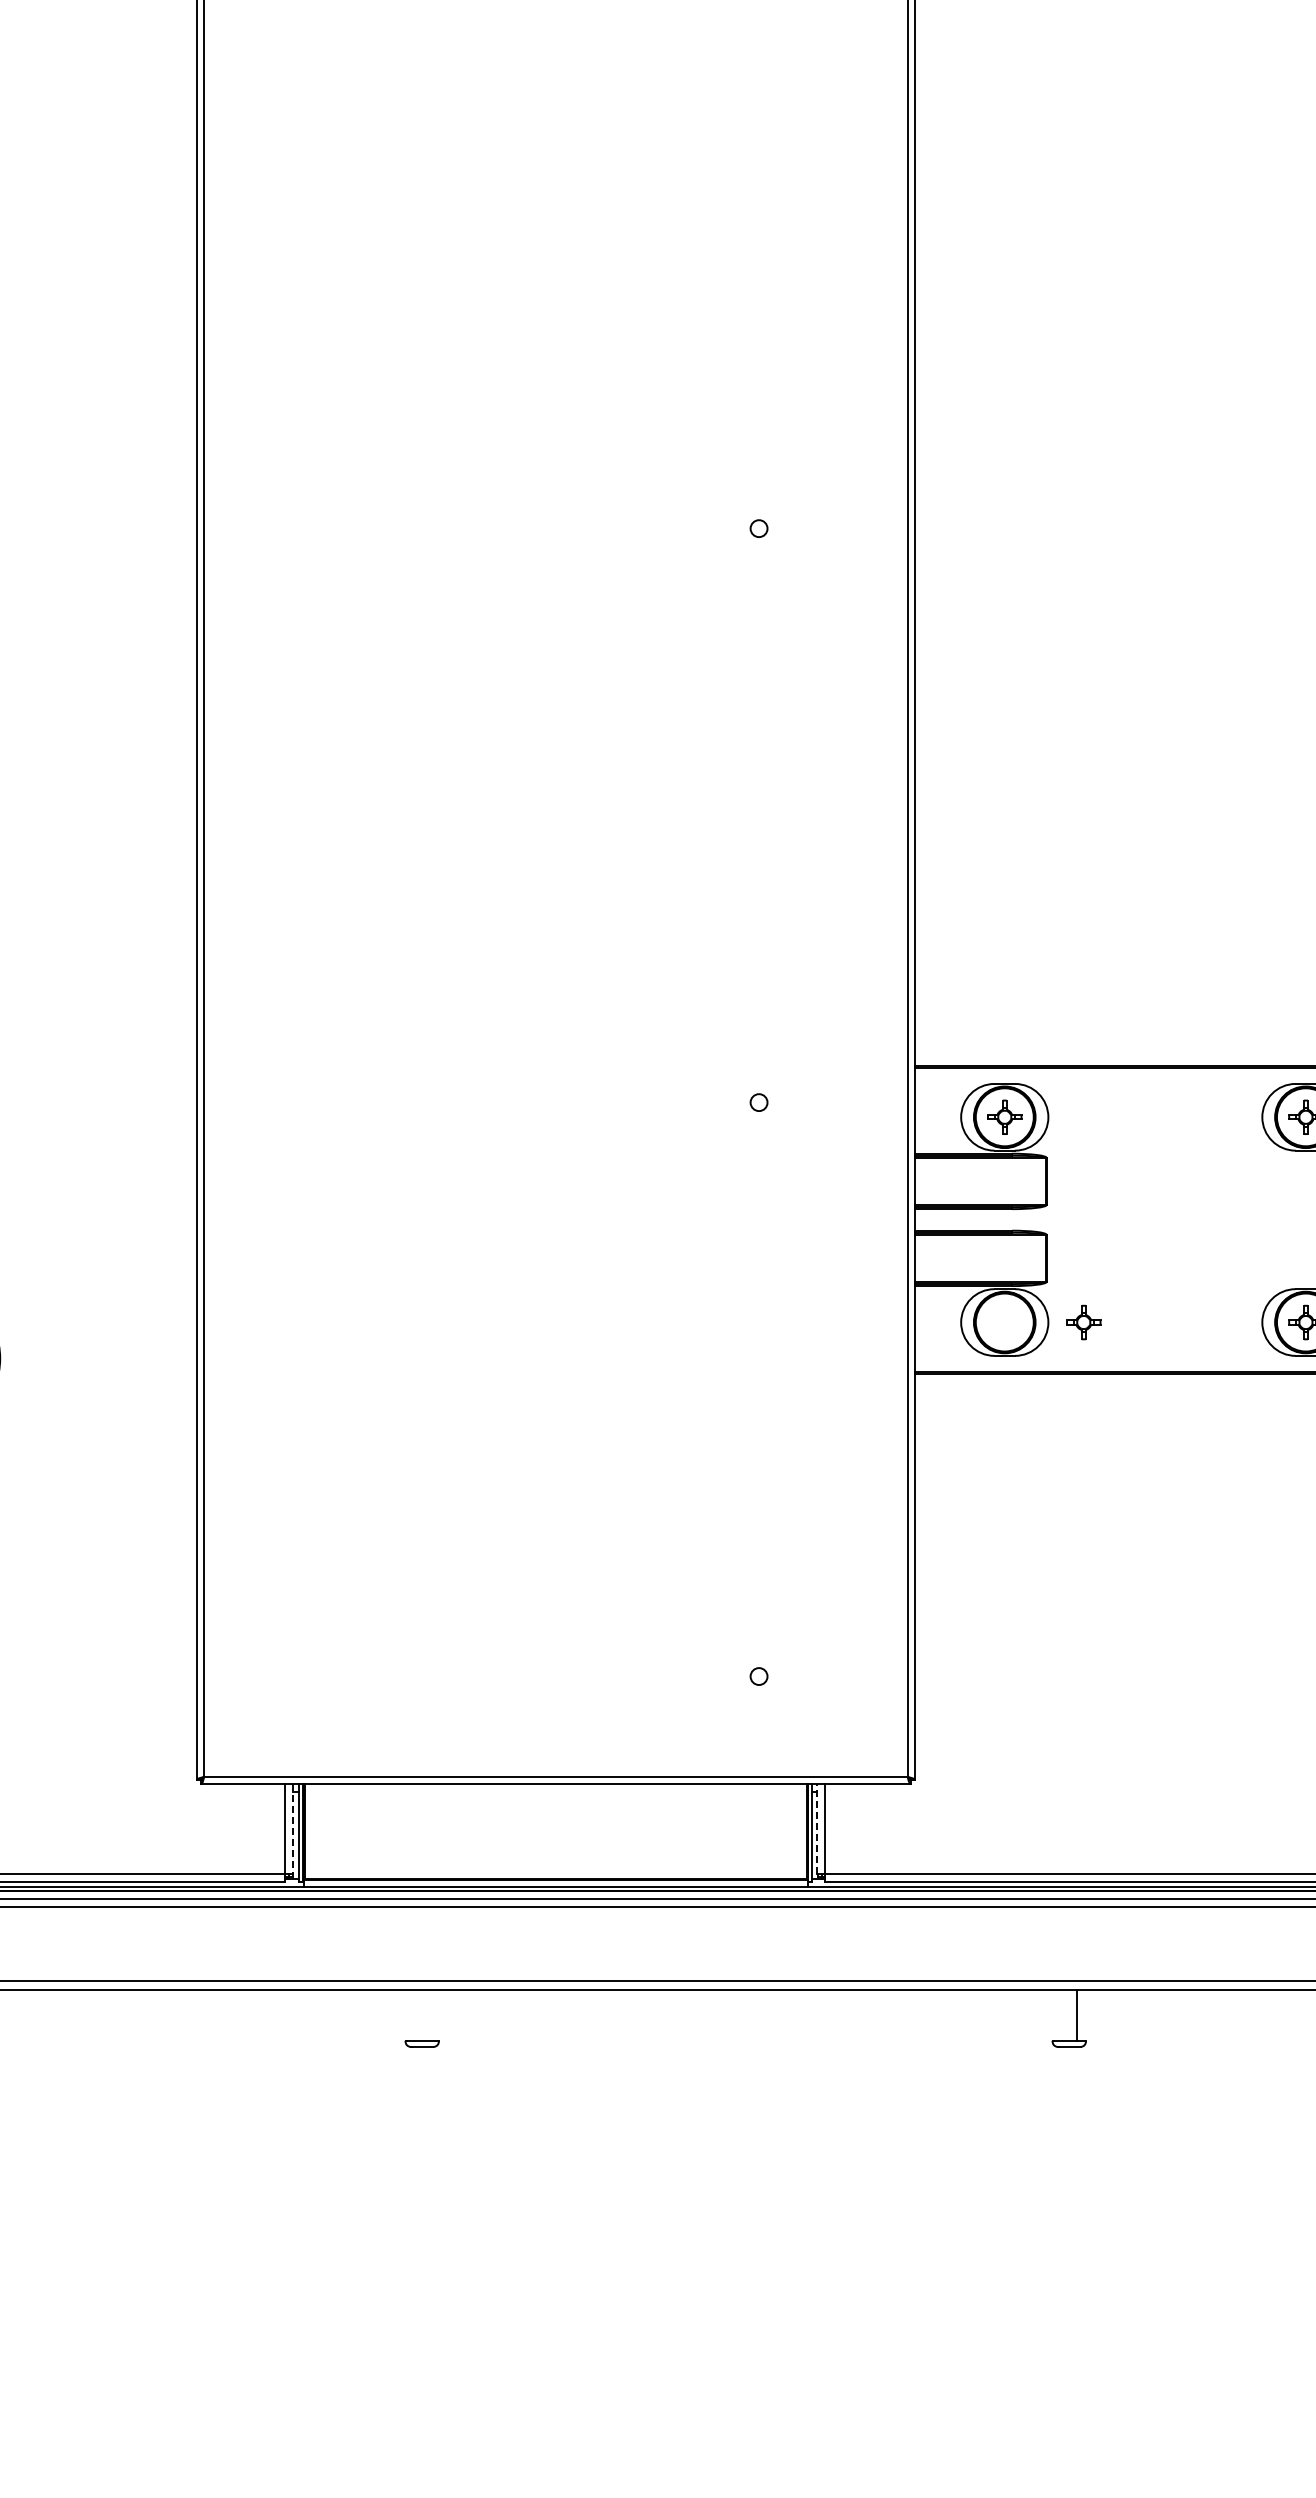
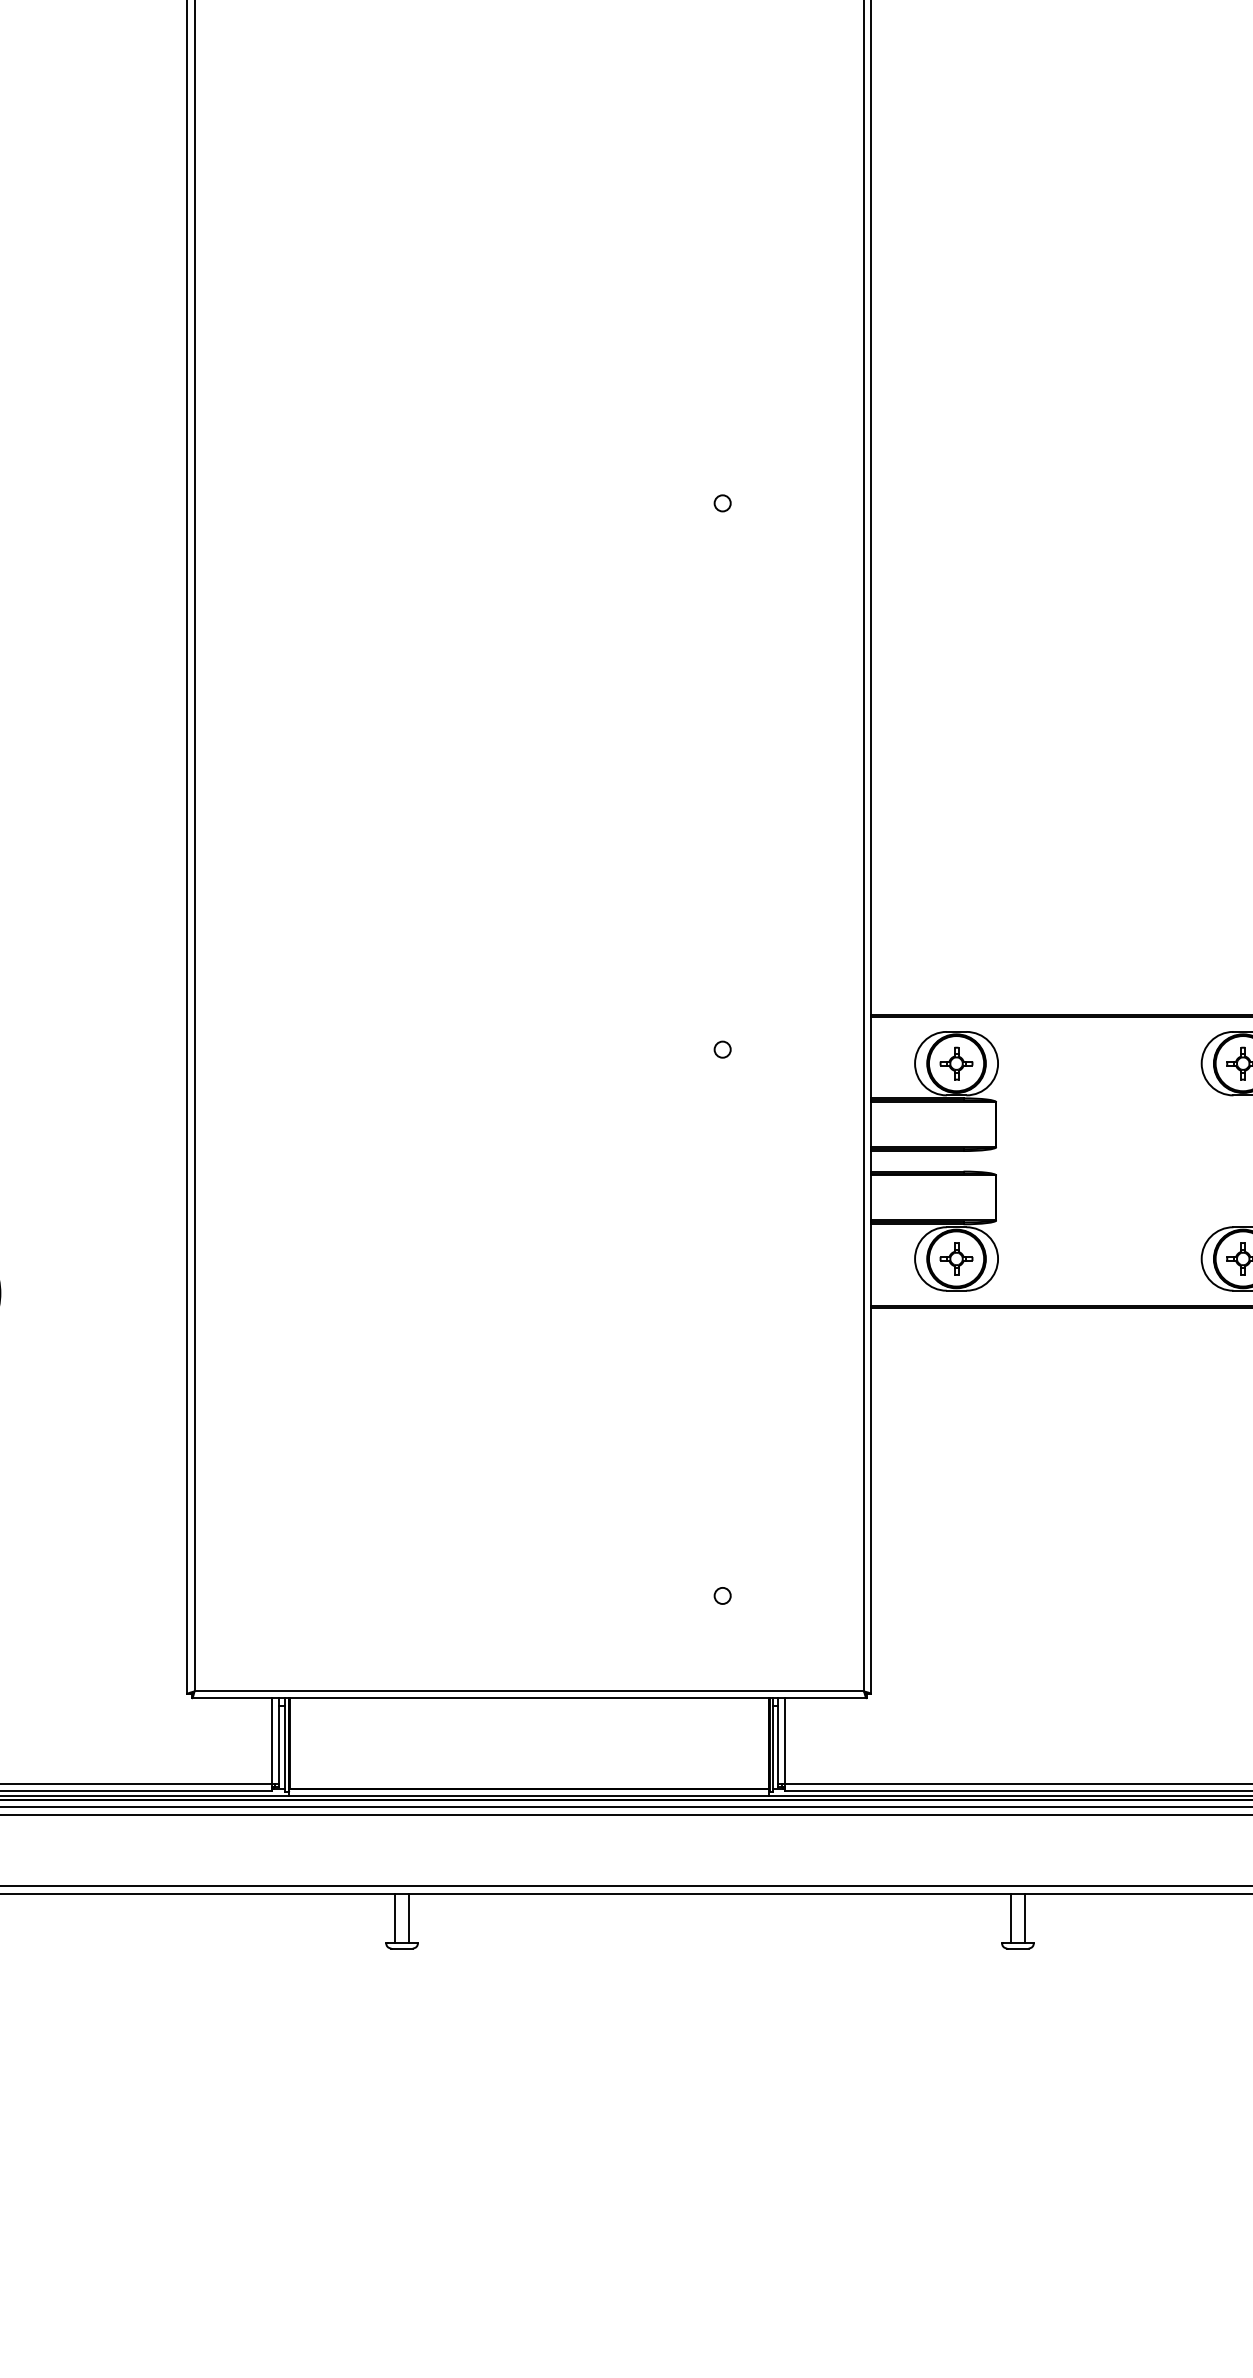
part: (1083, 1322) -> (956, 1258), moved
line: (817, 1828) -> (778, 1740), dashed -> solid
line: (292, 1829) -> (278, 1741), dashed -> solid
line: (414, 2014) -> (394, 1917), added
line: (429, 2014) -> (409, 1917), added
line: (1061, 2014) -> (1010, 1917), added

